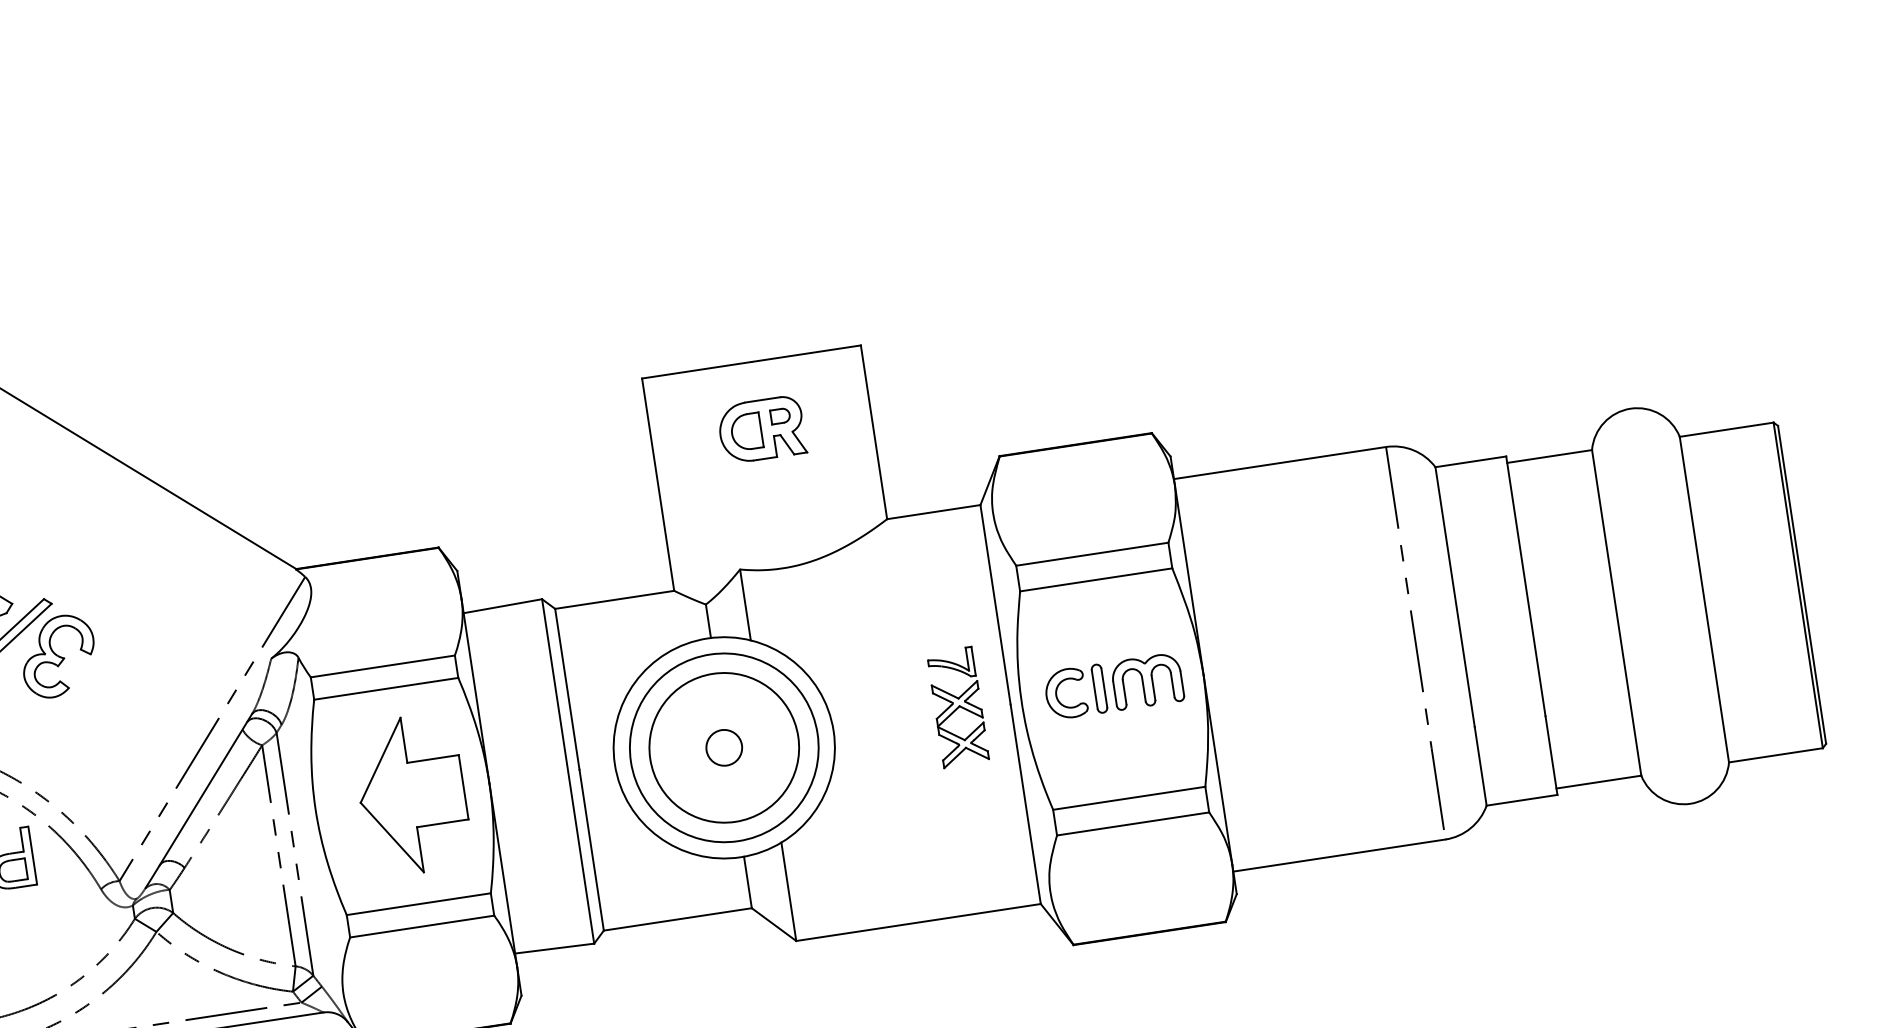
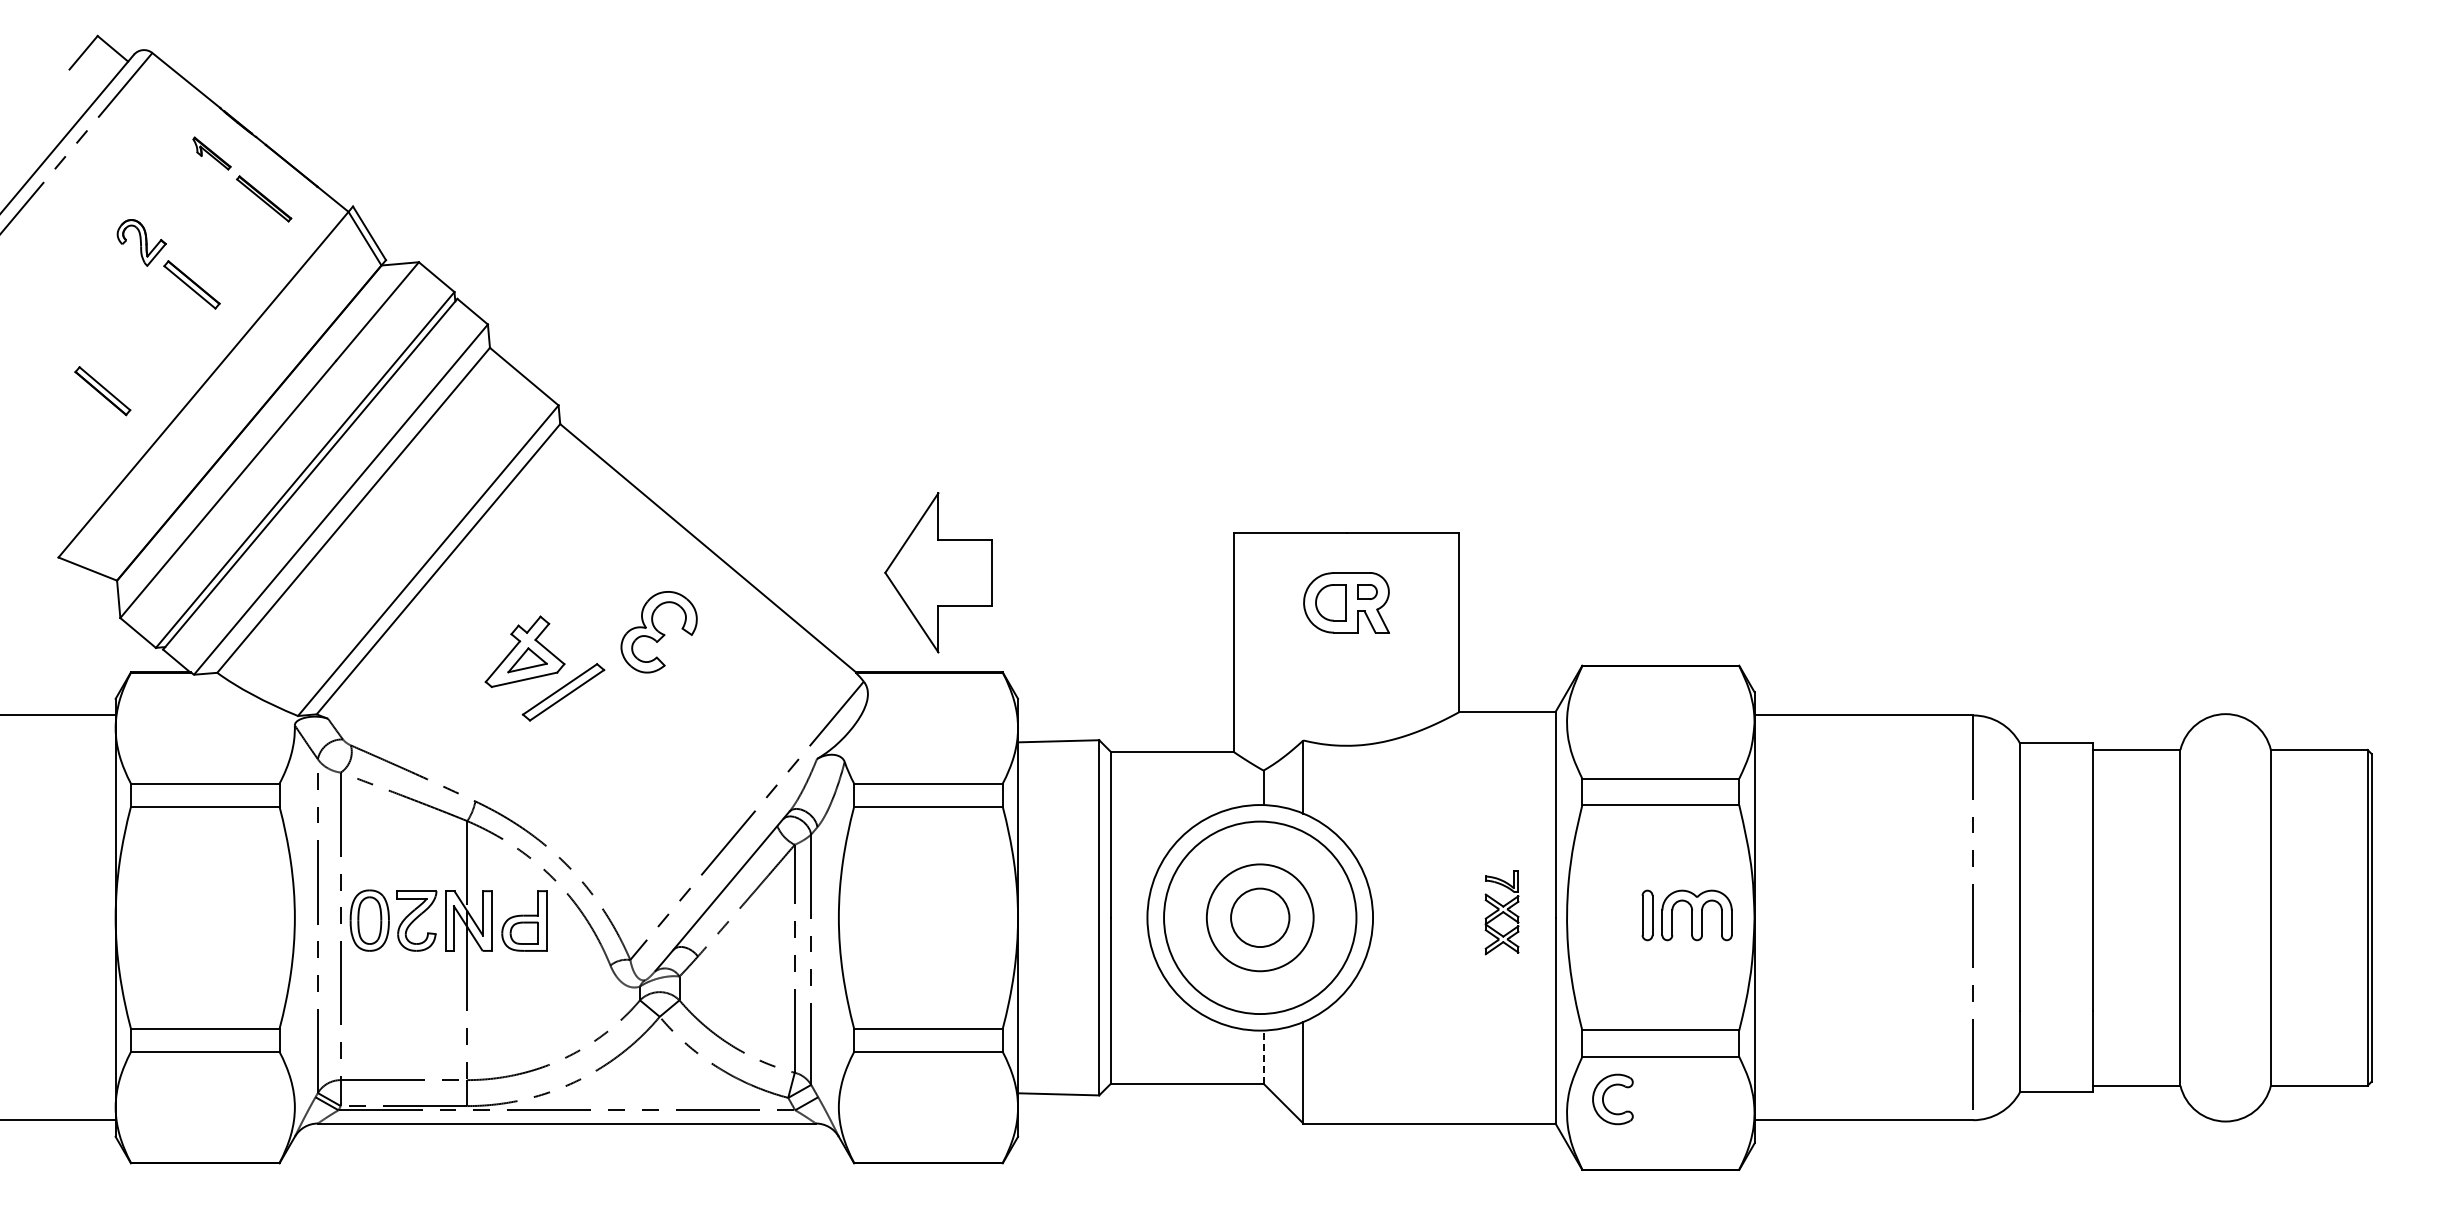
part: (58, 656) -> (658, 632), moved
part: (1057, 692) -> (1604, 1096), moved
part: (957, 707) -> (1501, 912), size x0.7
circle: (723, 747) -> (1259, 917), size x0.7
circle: (724, 747) -> (1260, 917), size x1.6
part: (412, 794) -> (938, 572), moved
line: (747, 882) -> (1263, 1057), solid -> dashed

